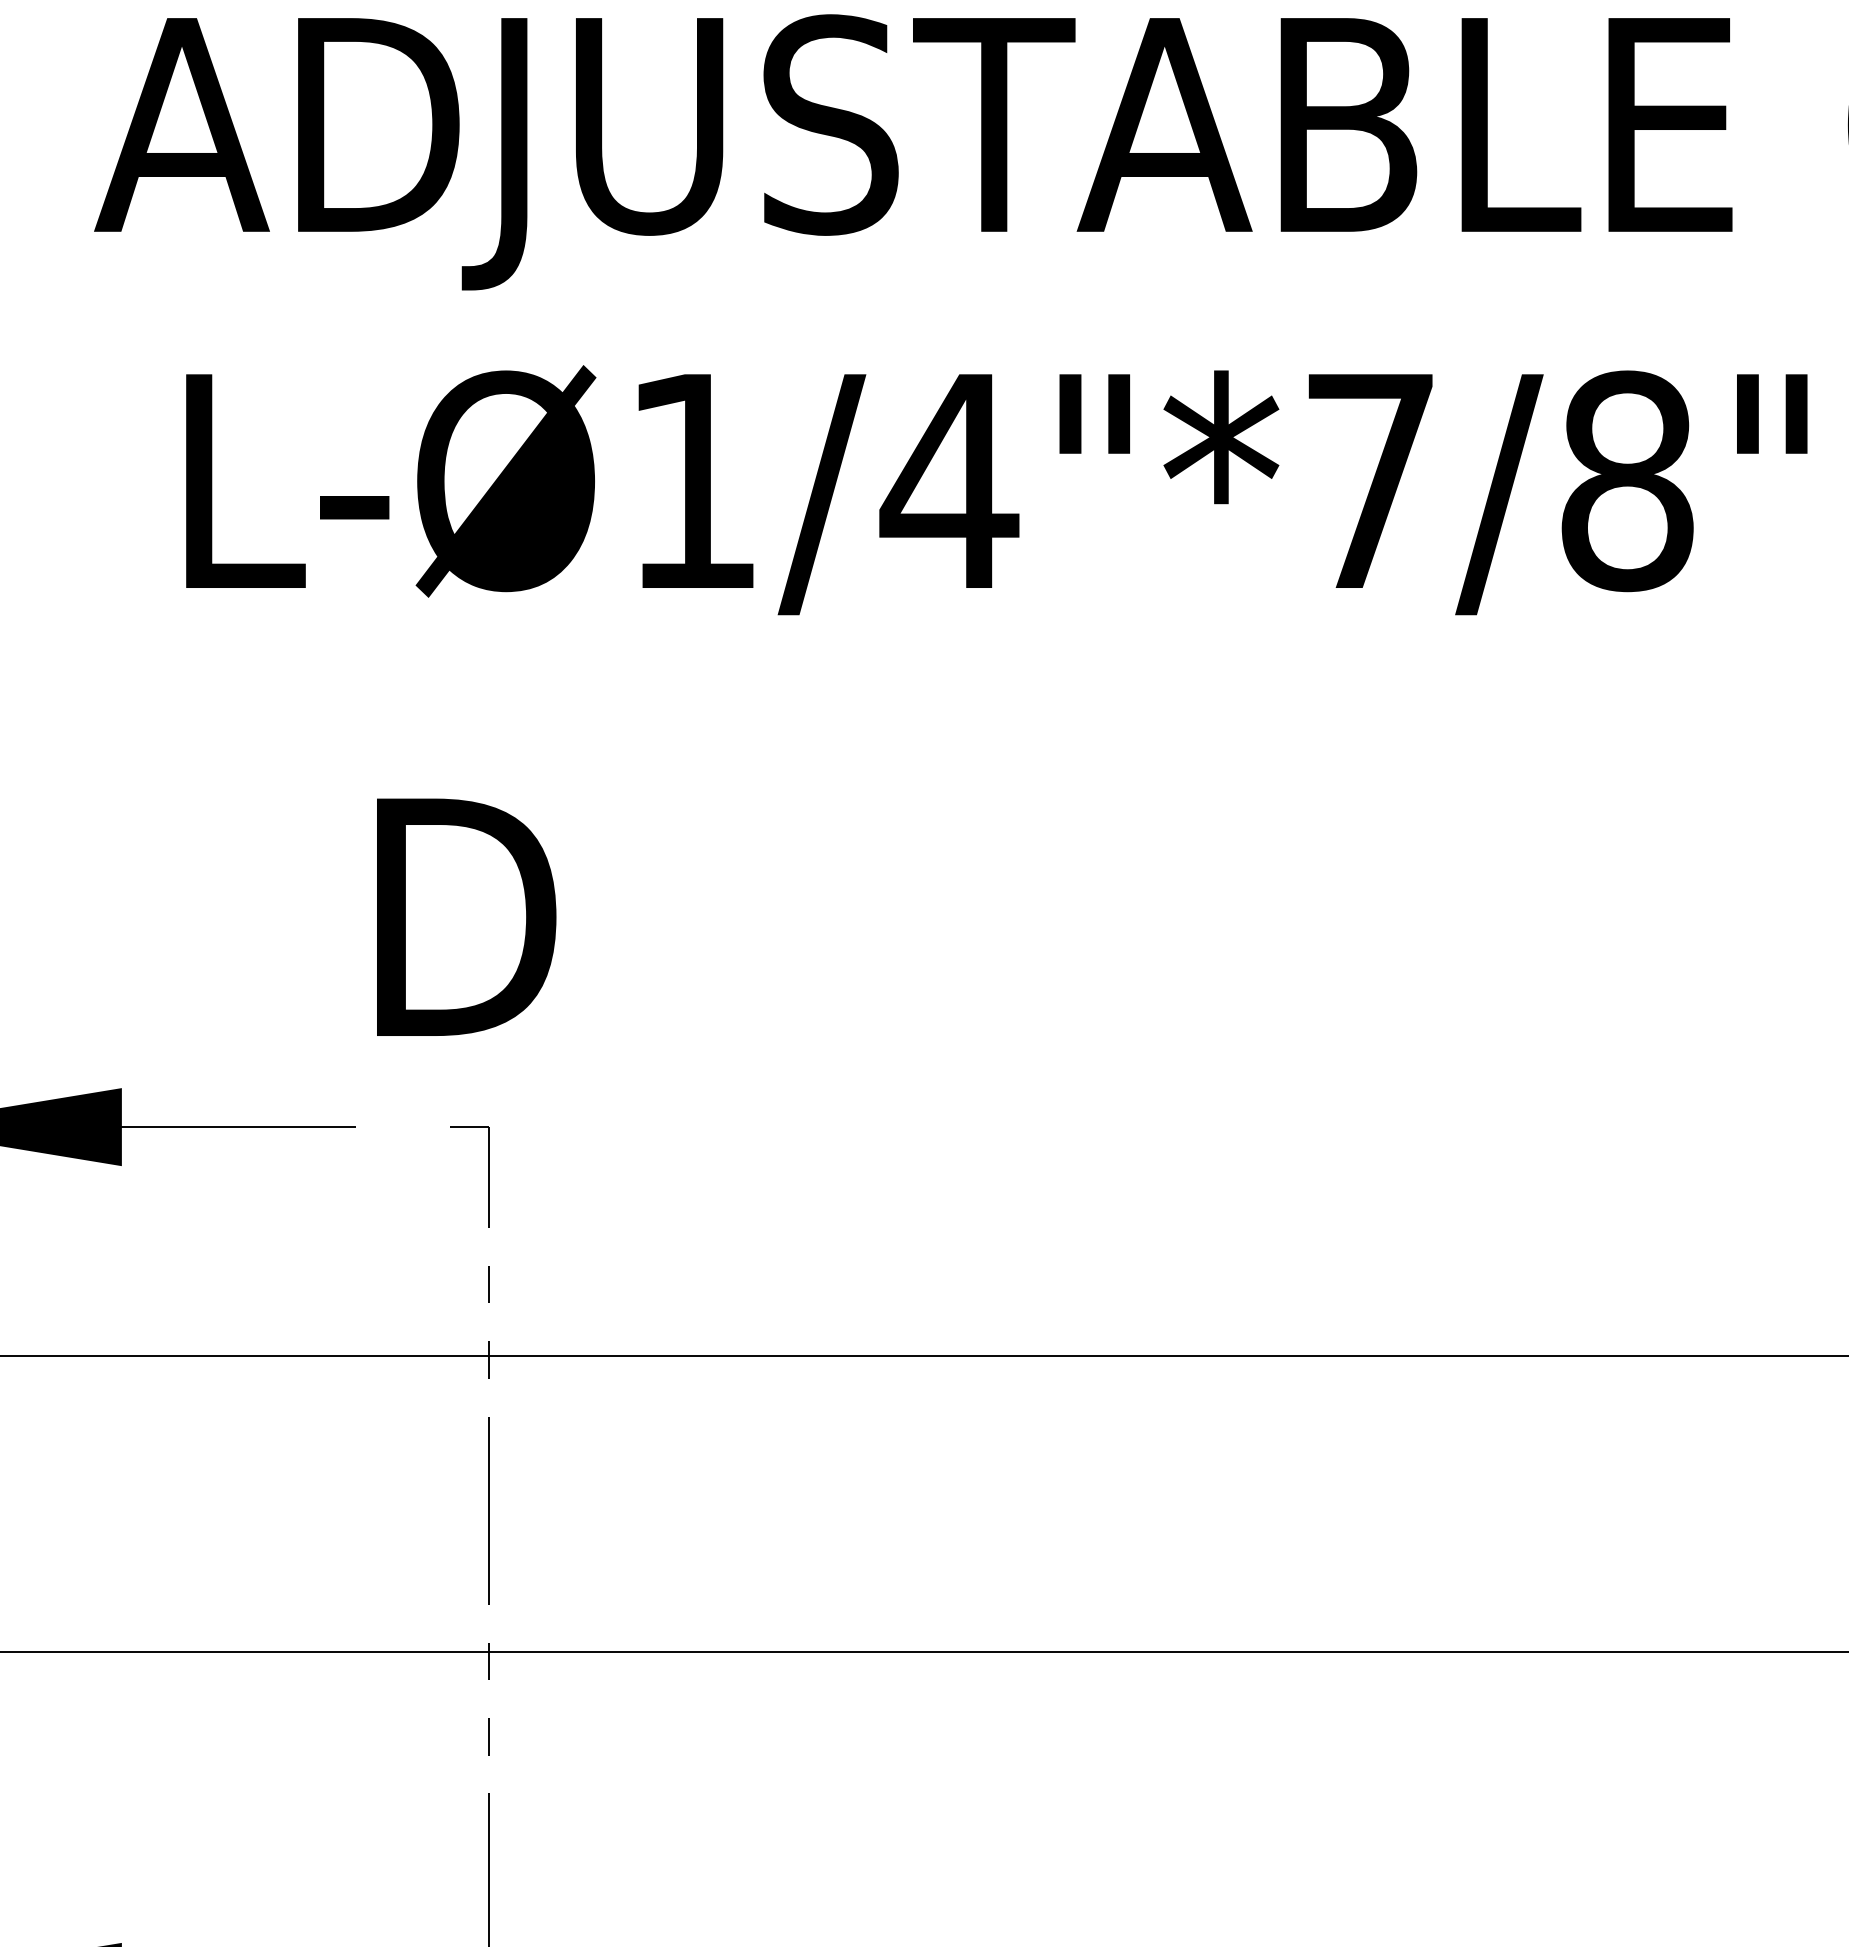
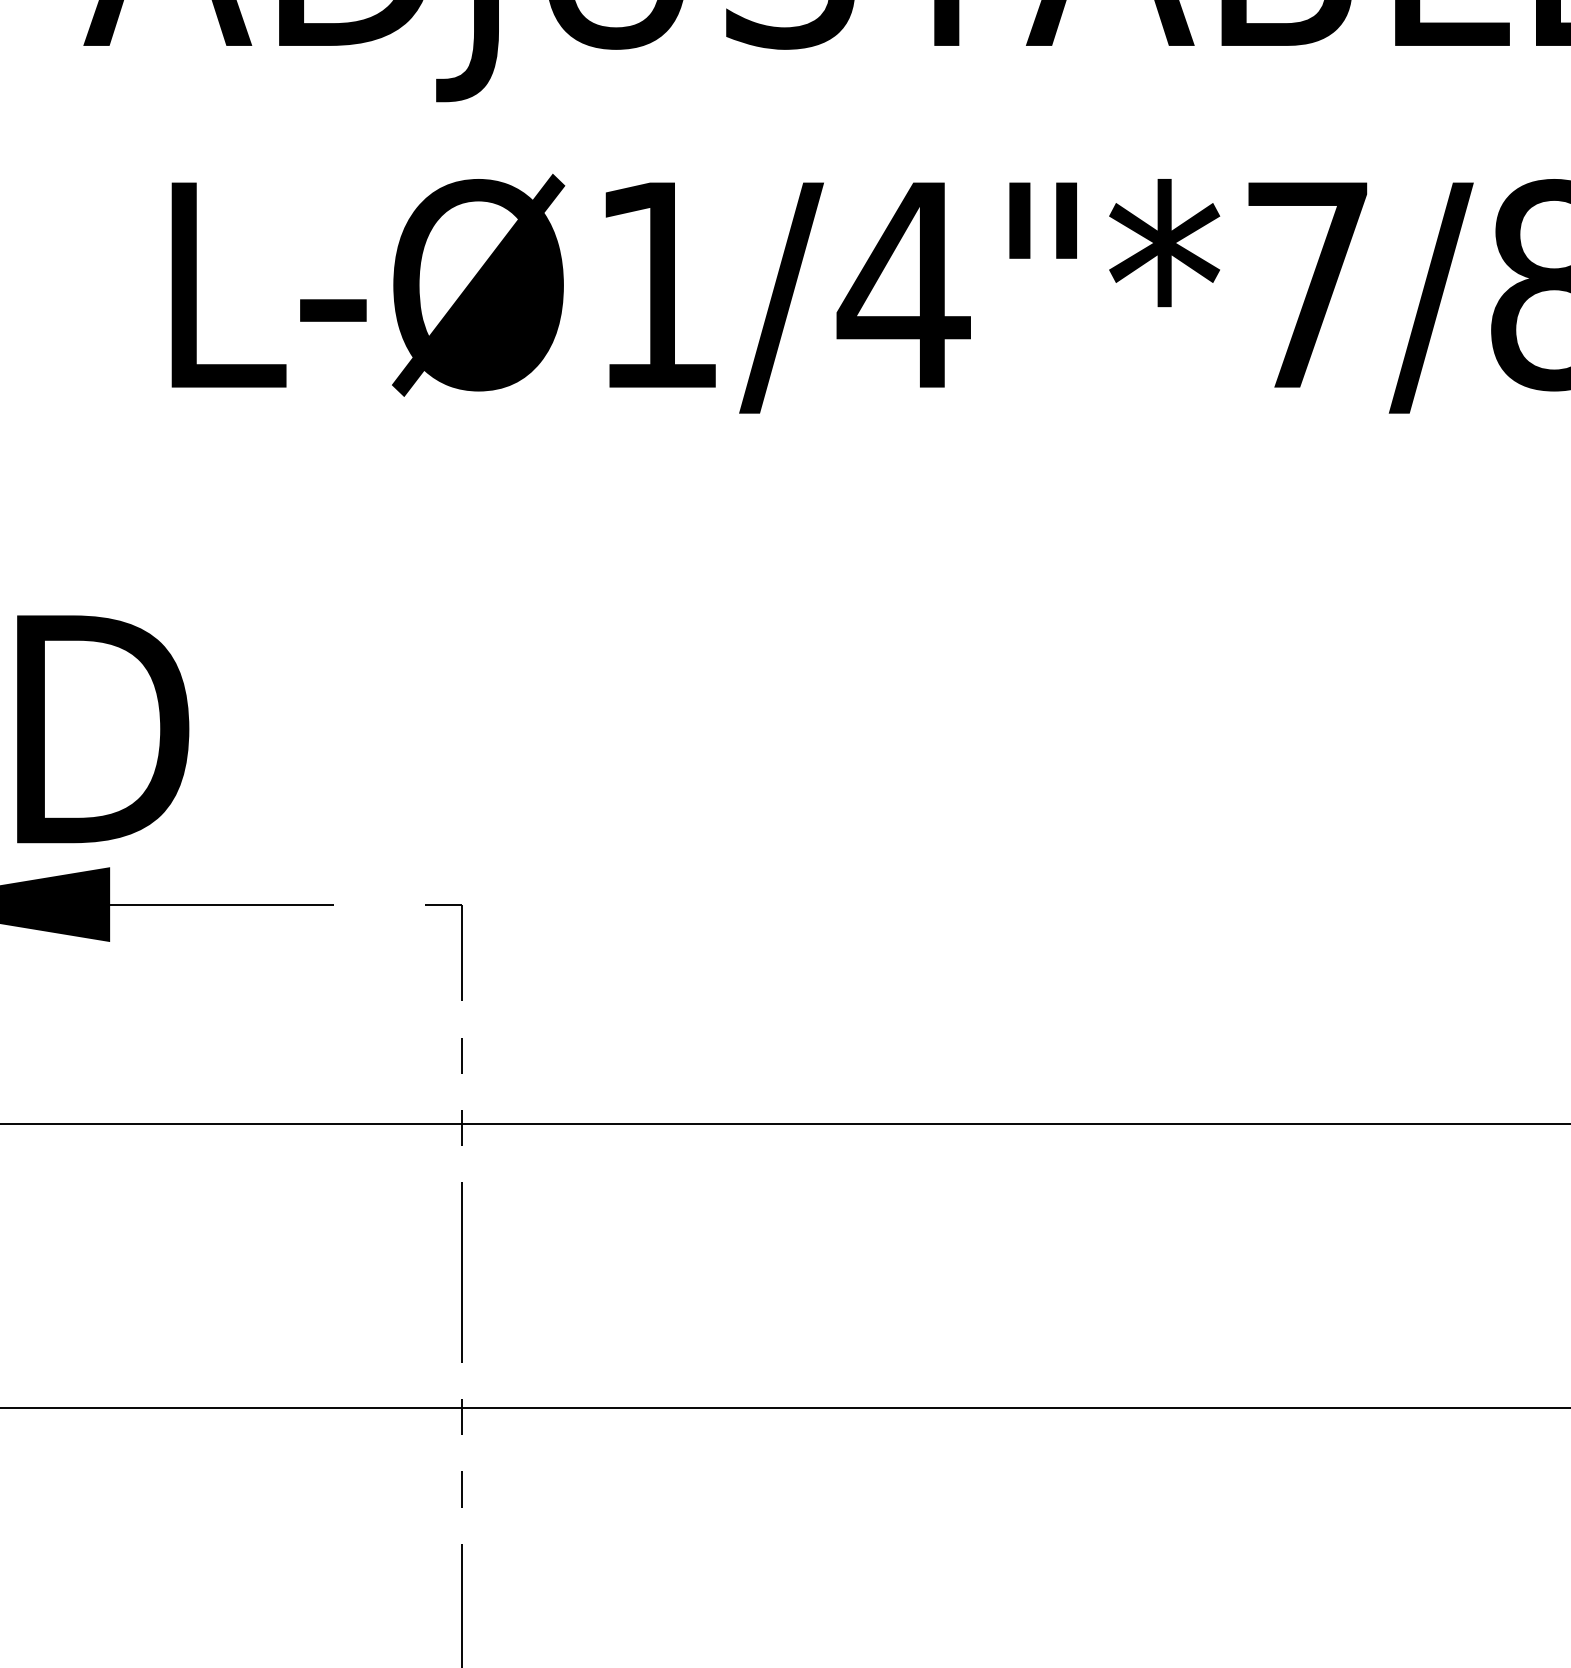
text: (466, 916) -> (103, 728), moved

